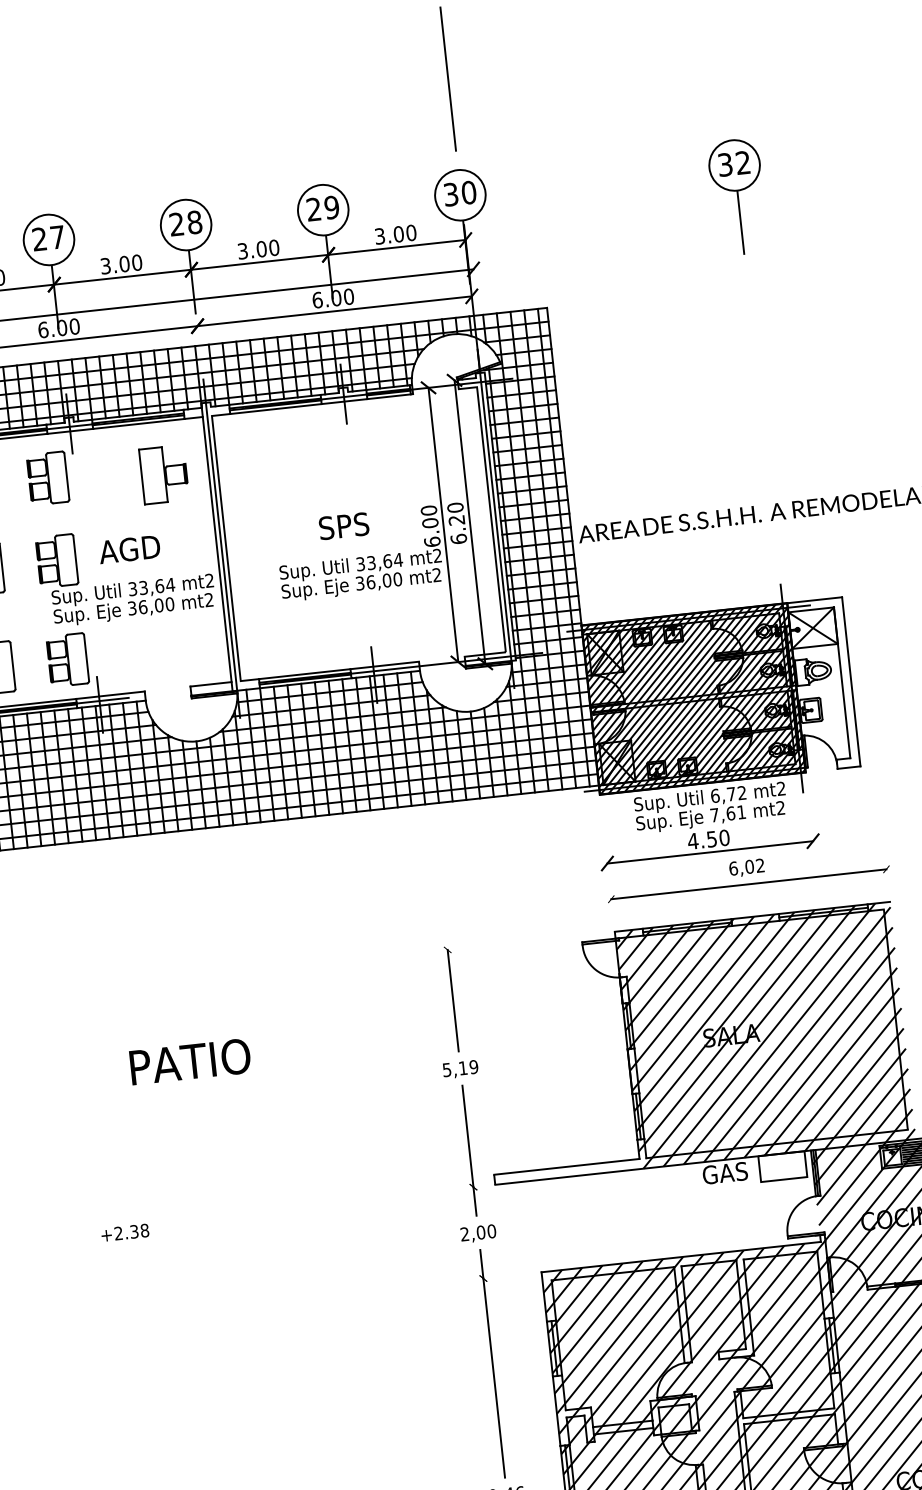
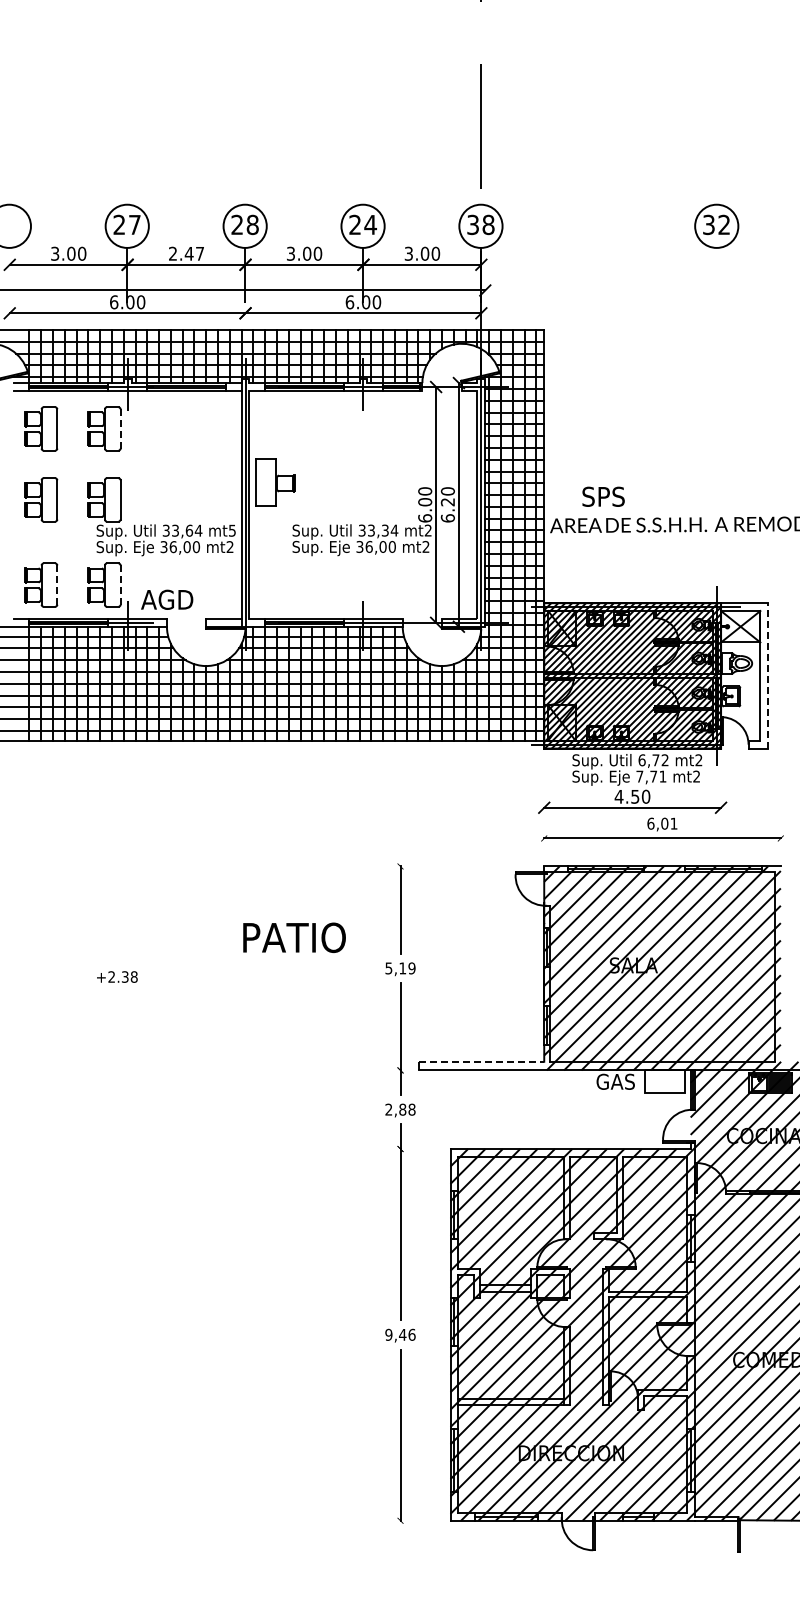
text: (468, 192) -> (488, 224), 30 -> 38
text: (331, 207) -> (370, 224), 29 -> 24
line: (740, 222) -> (716, 275), removed
text: (121, 264) -> (186, 253), 3.00 -> 2.47
part: (164, 474) -> (275, 482), moved
line: (66, 475) -> (120, 428), solid -> dashed
text: (343, 525) -> (603, 496), moved
text: (129, 549) -> (167, 599), moved
text: (386, 561) -> (384, 530), 33,64 -> 33,34
text: (209, 580) -> (232, 530), mt2 -> mt5
line: (86, 658) -> (120, 585), solid -> dashed
line: (13, 666) -> (57, 585), solid -> dashed
line: (851, 681) -> (768, 675), solid -> dashed
text: (730, 813) -> (653, 776), 7,61 -> 7,71
text: (759, 865) -> (673, 823), 6,02 -> 6,01
text: (190, 1061) -> (294, 937), moved
line: (567, 1166) -> (482, 1061), solid -> dashed
text: (486, 1231) -> (407, 1109), 2,00 -> 2,88
text: (125, 1232) -> (117, 976), moved

